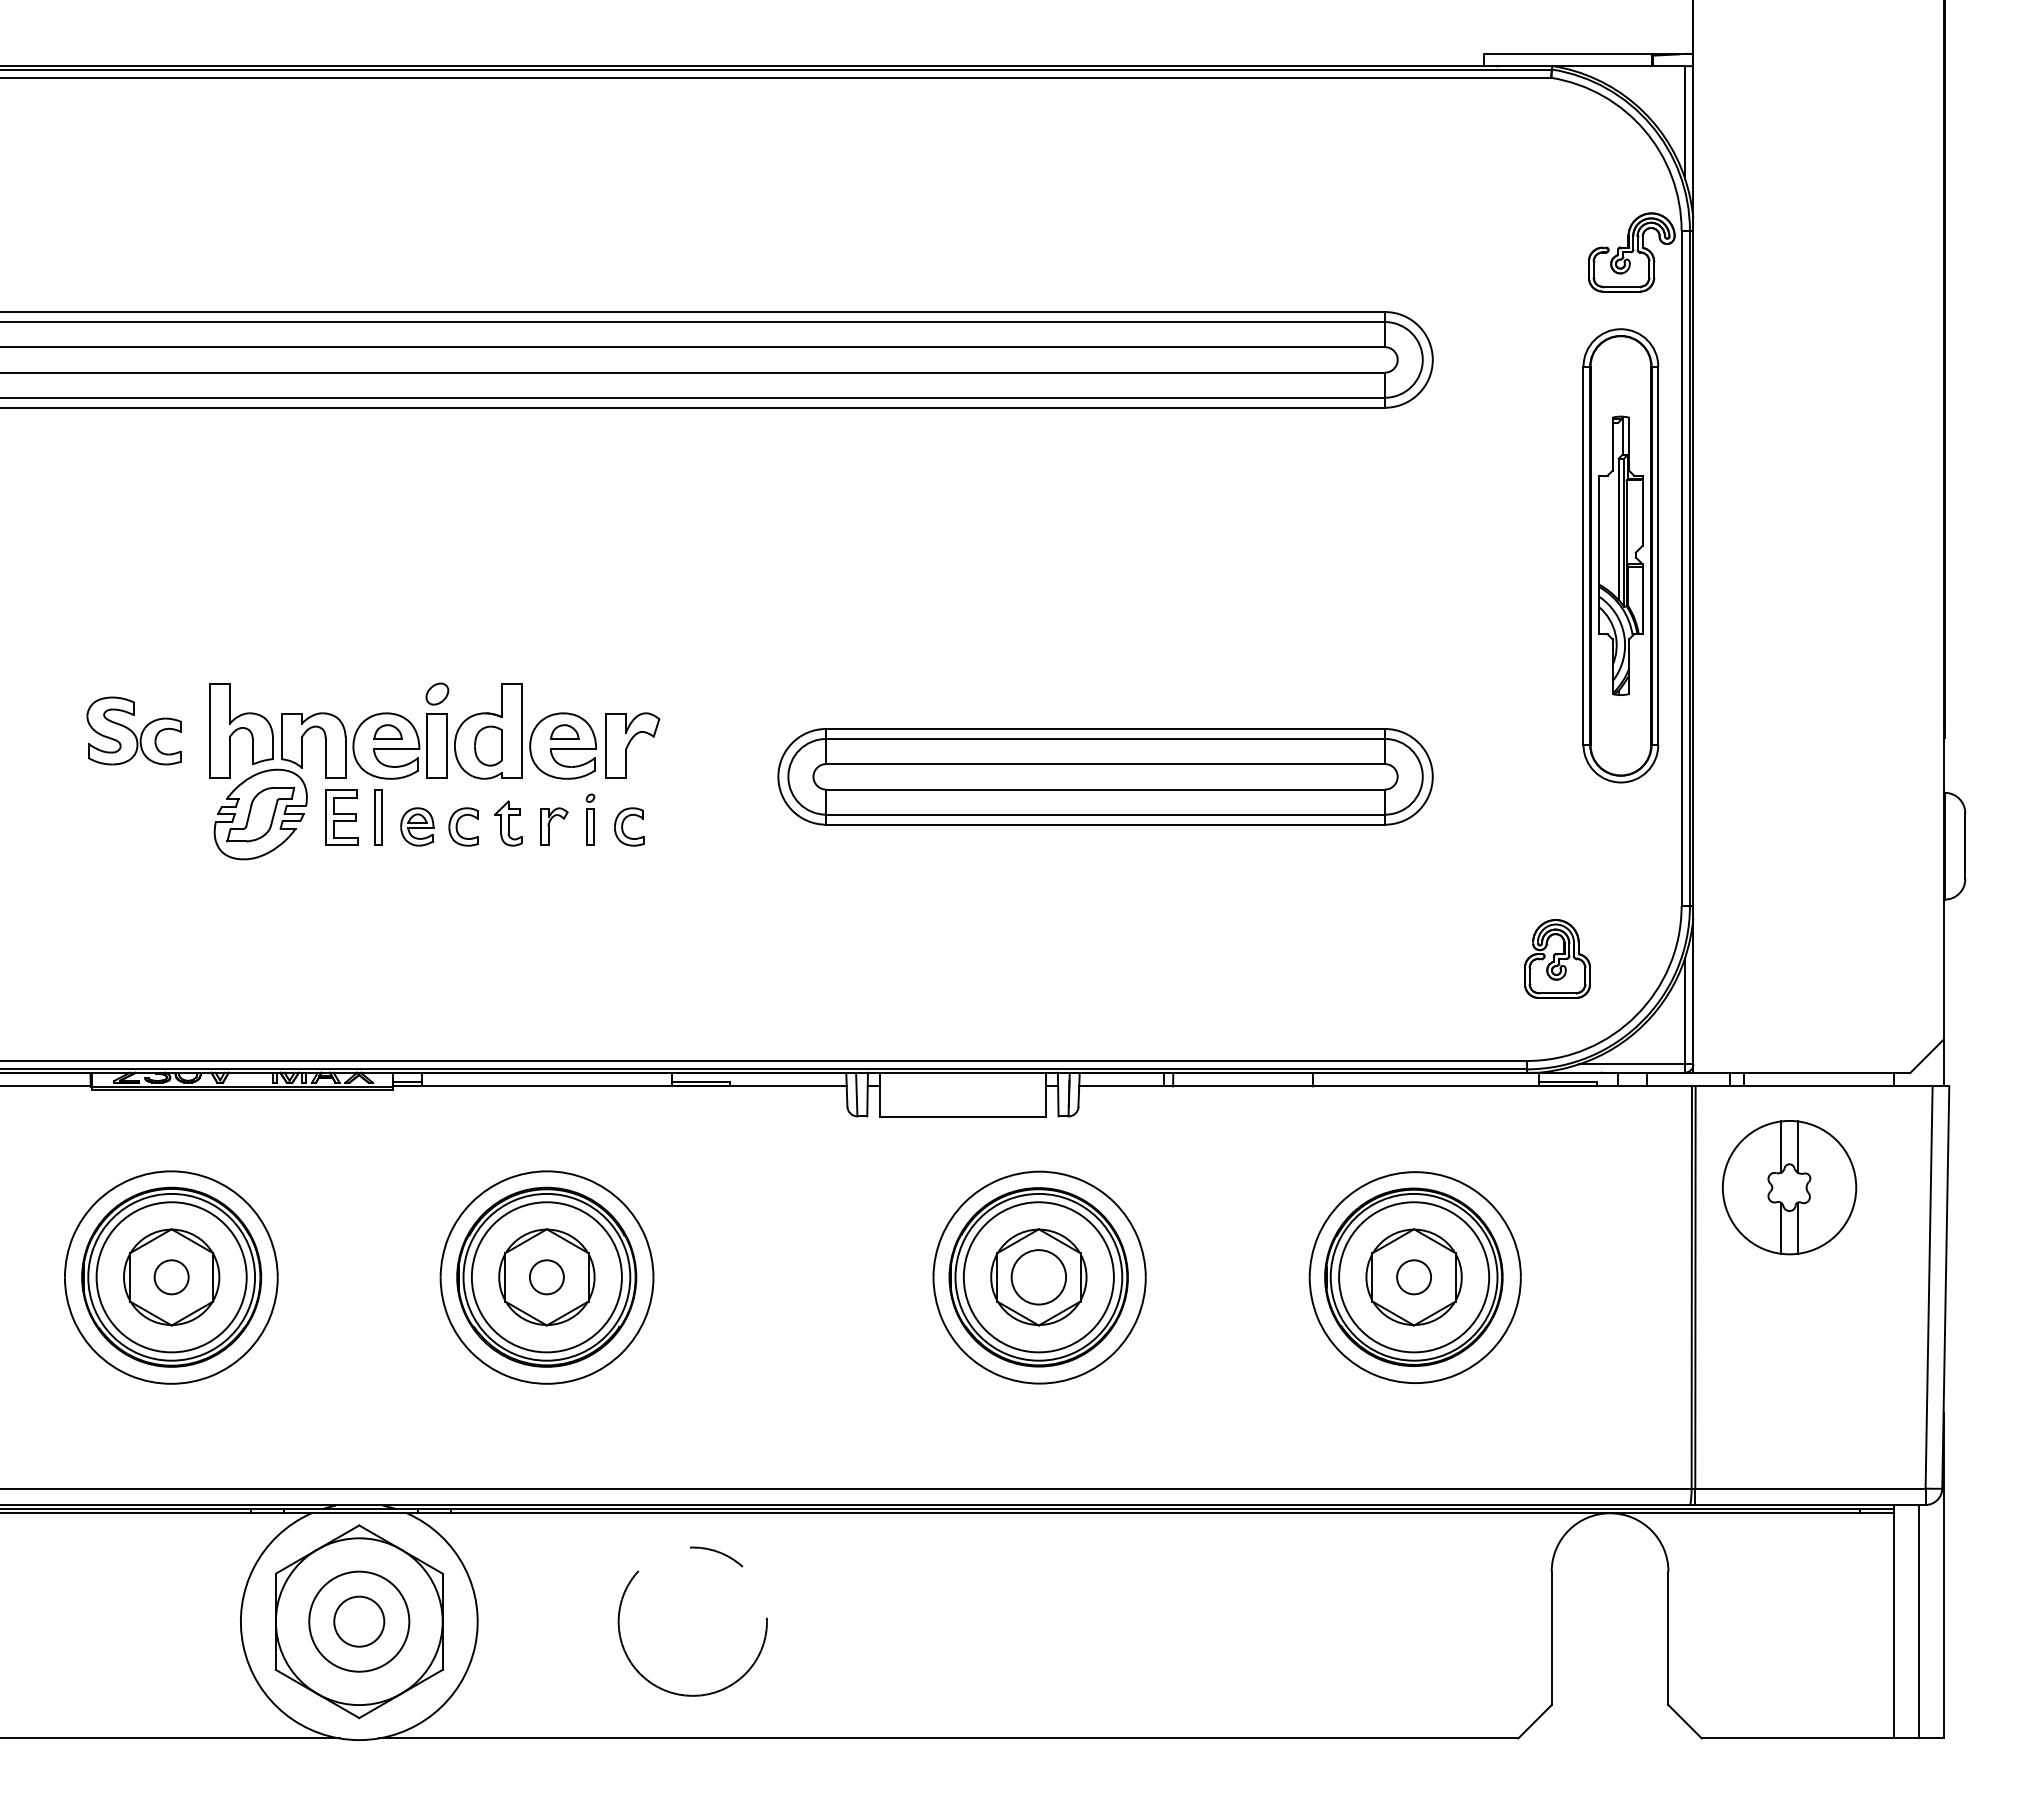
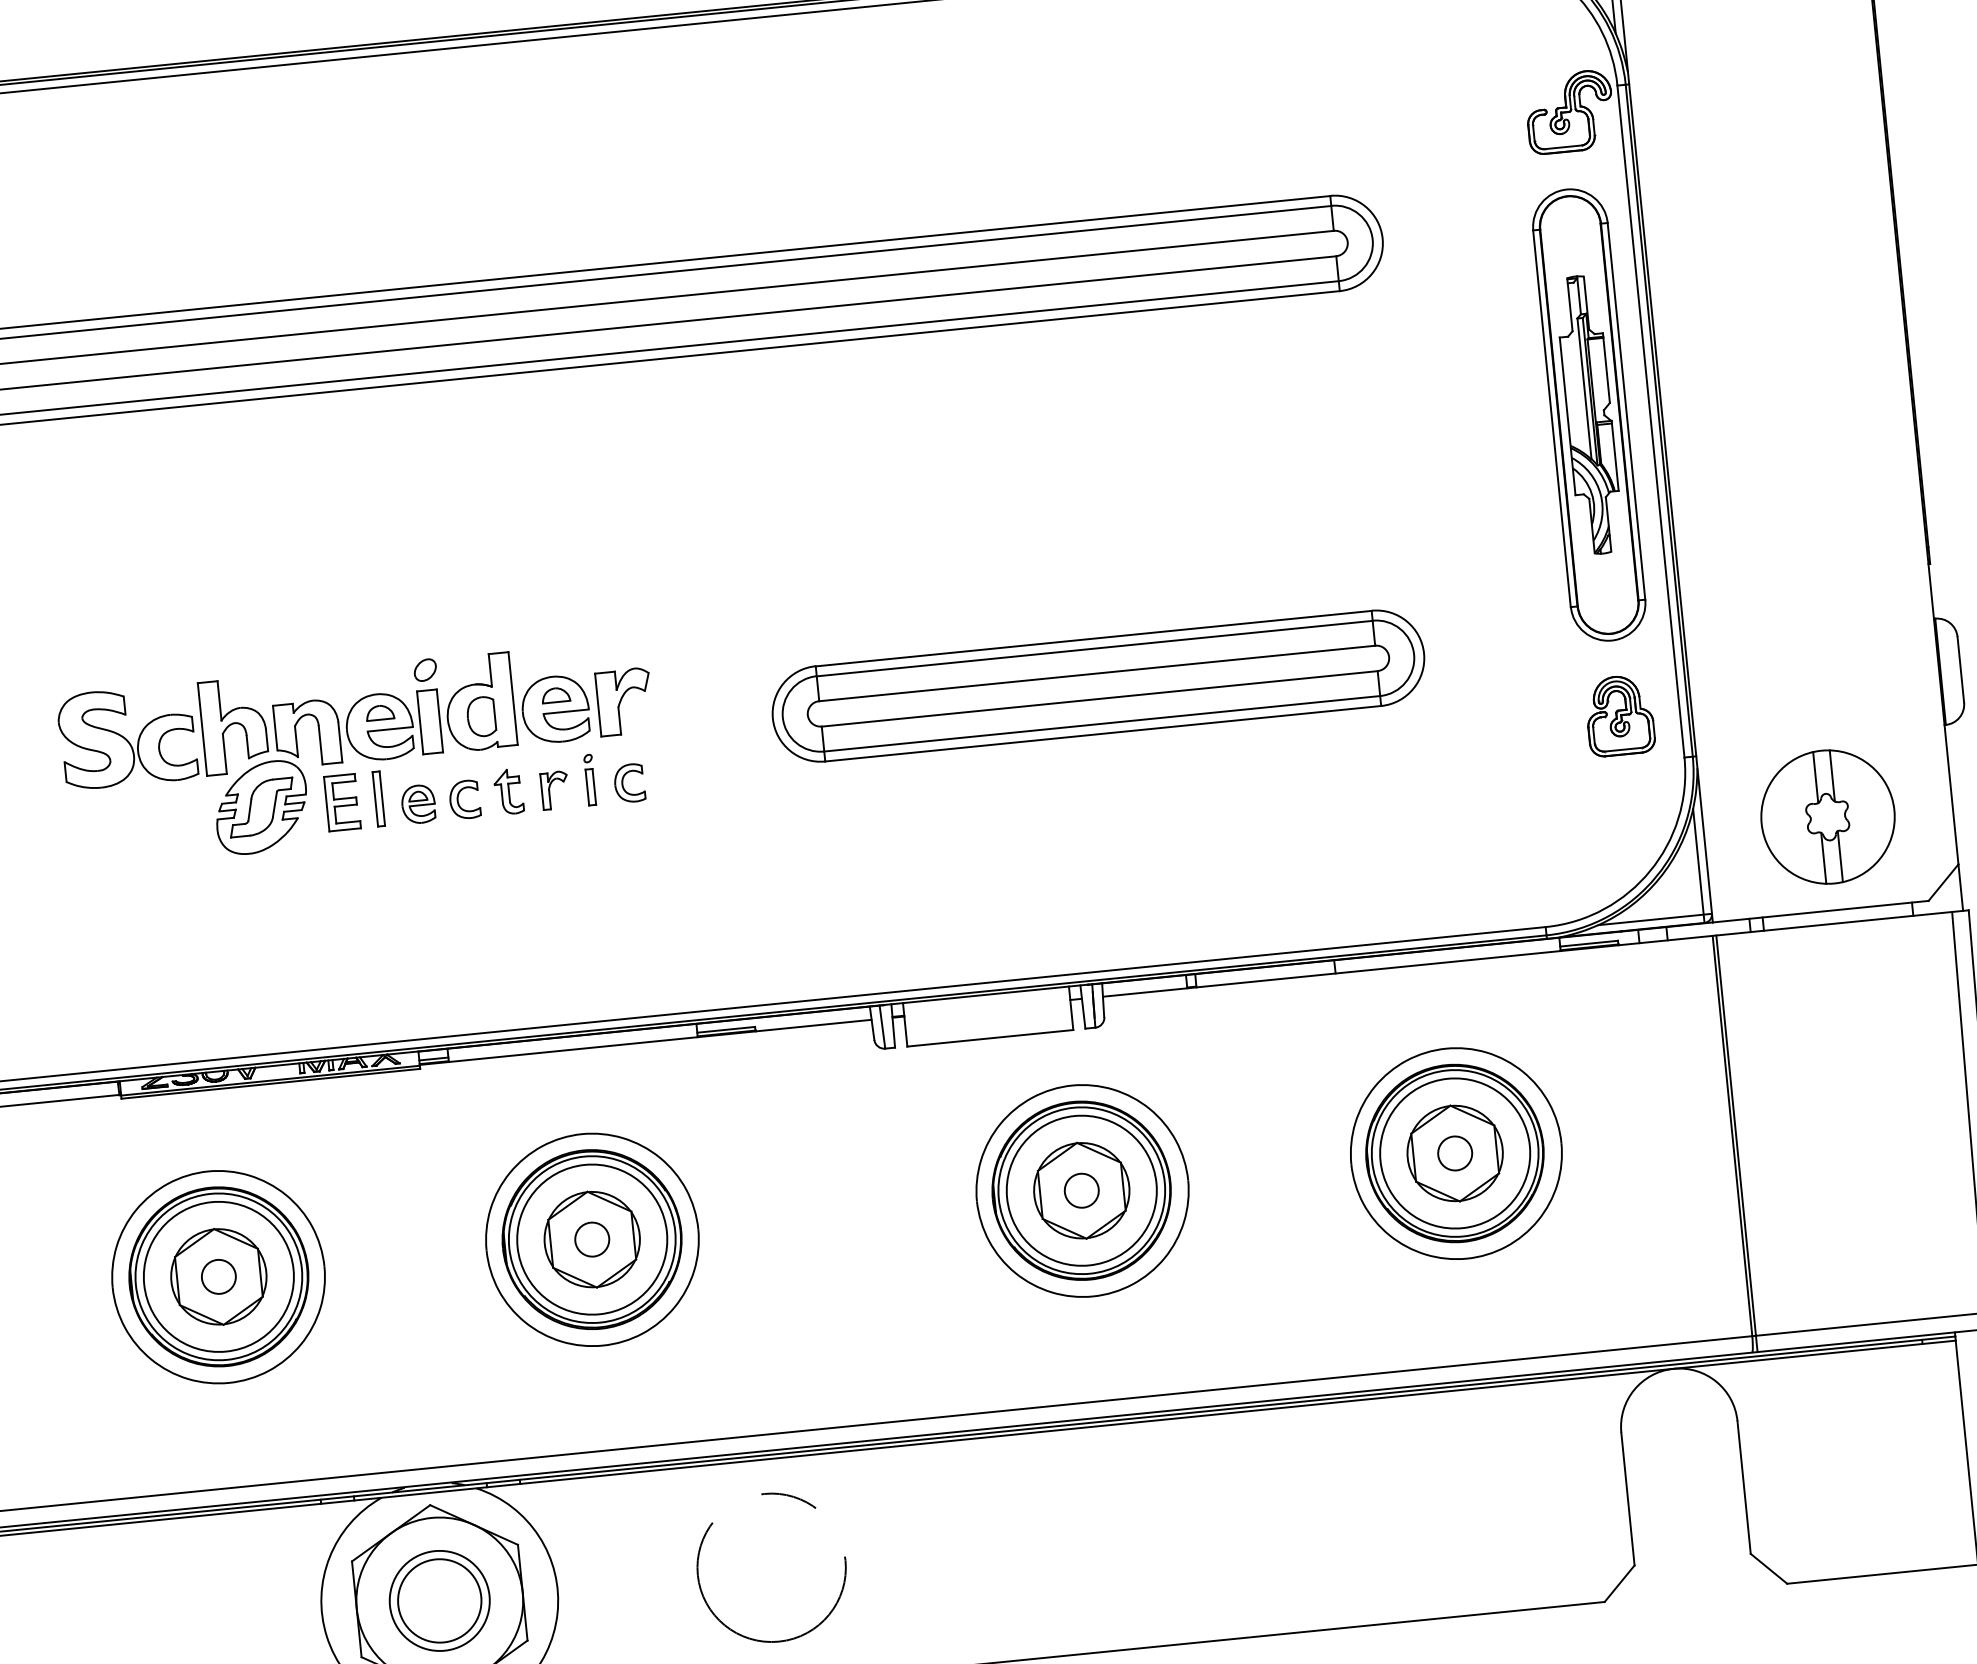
part: (133, 730) -> (126, 736), size x1.43
part: (1557, 958) -> (1619, 715), moved
part: (1789, 1187) -> (1827, 816), moved
circle: (1038, 1277) -> (1081, 1190), size x0.62
circle: (358, 1621) -> (438, 1600), size x1.67

